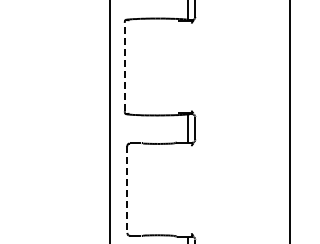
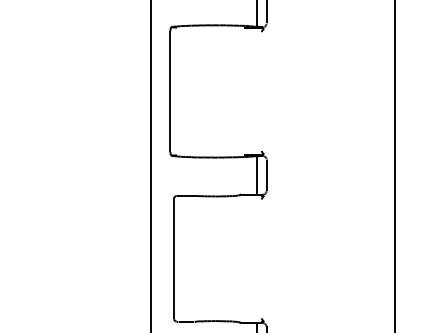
line: (124, 66) -> (170, 90), dashed -> solid
line: (127, 190) -> (174, 260), dashed -> solid

